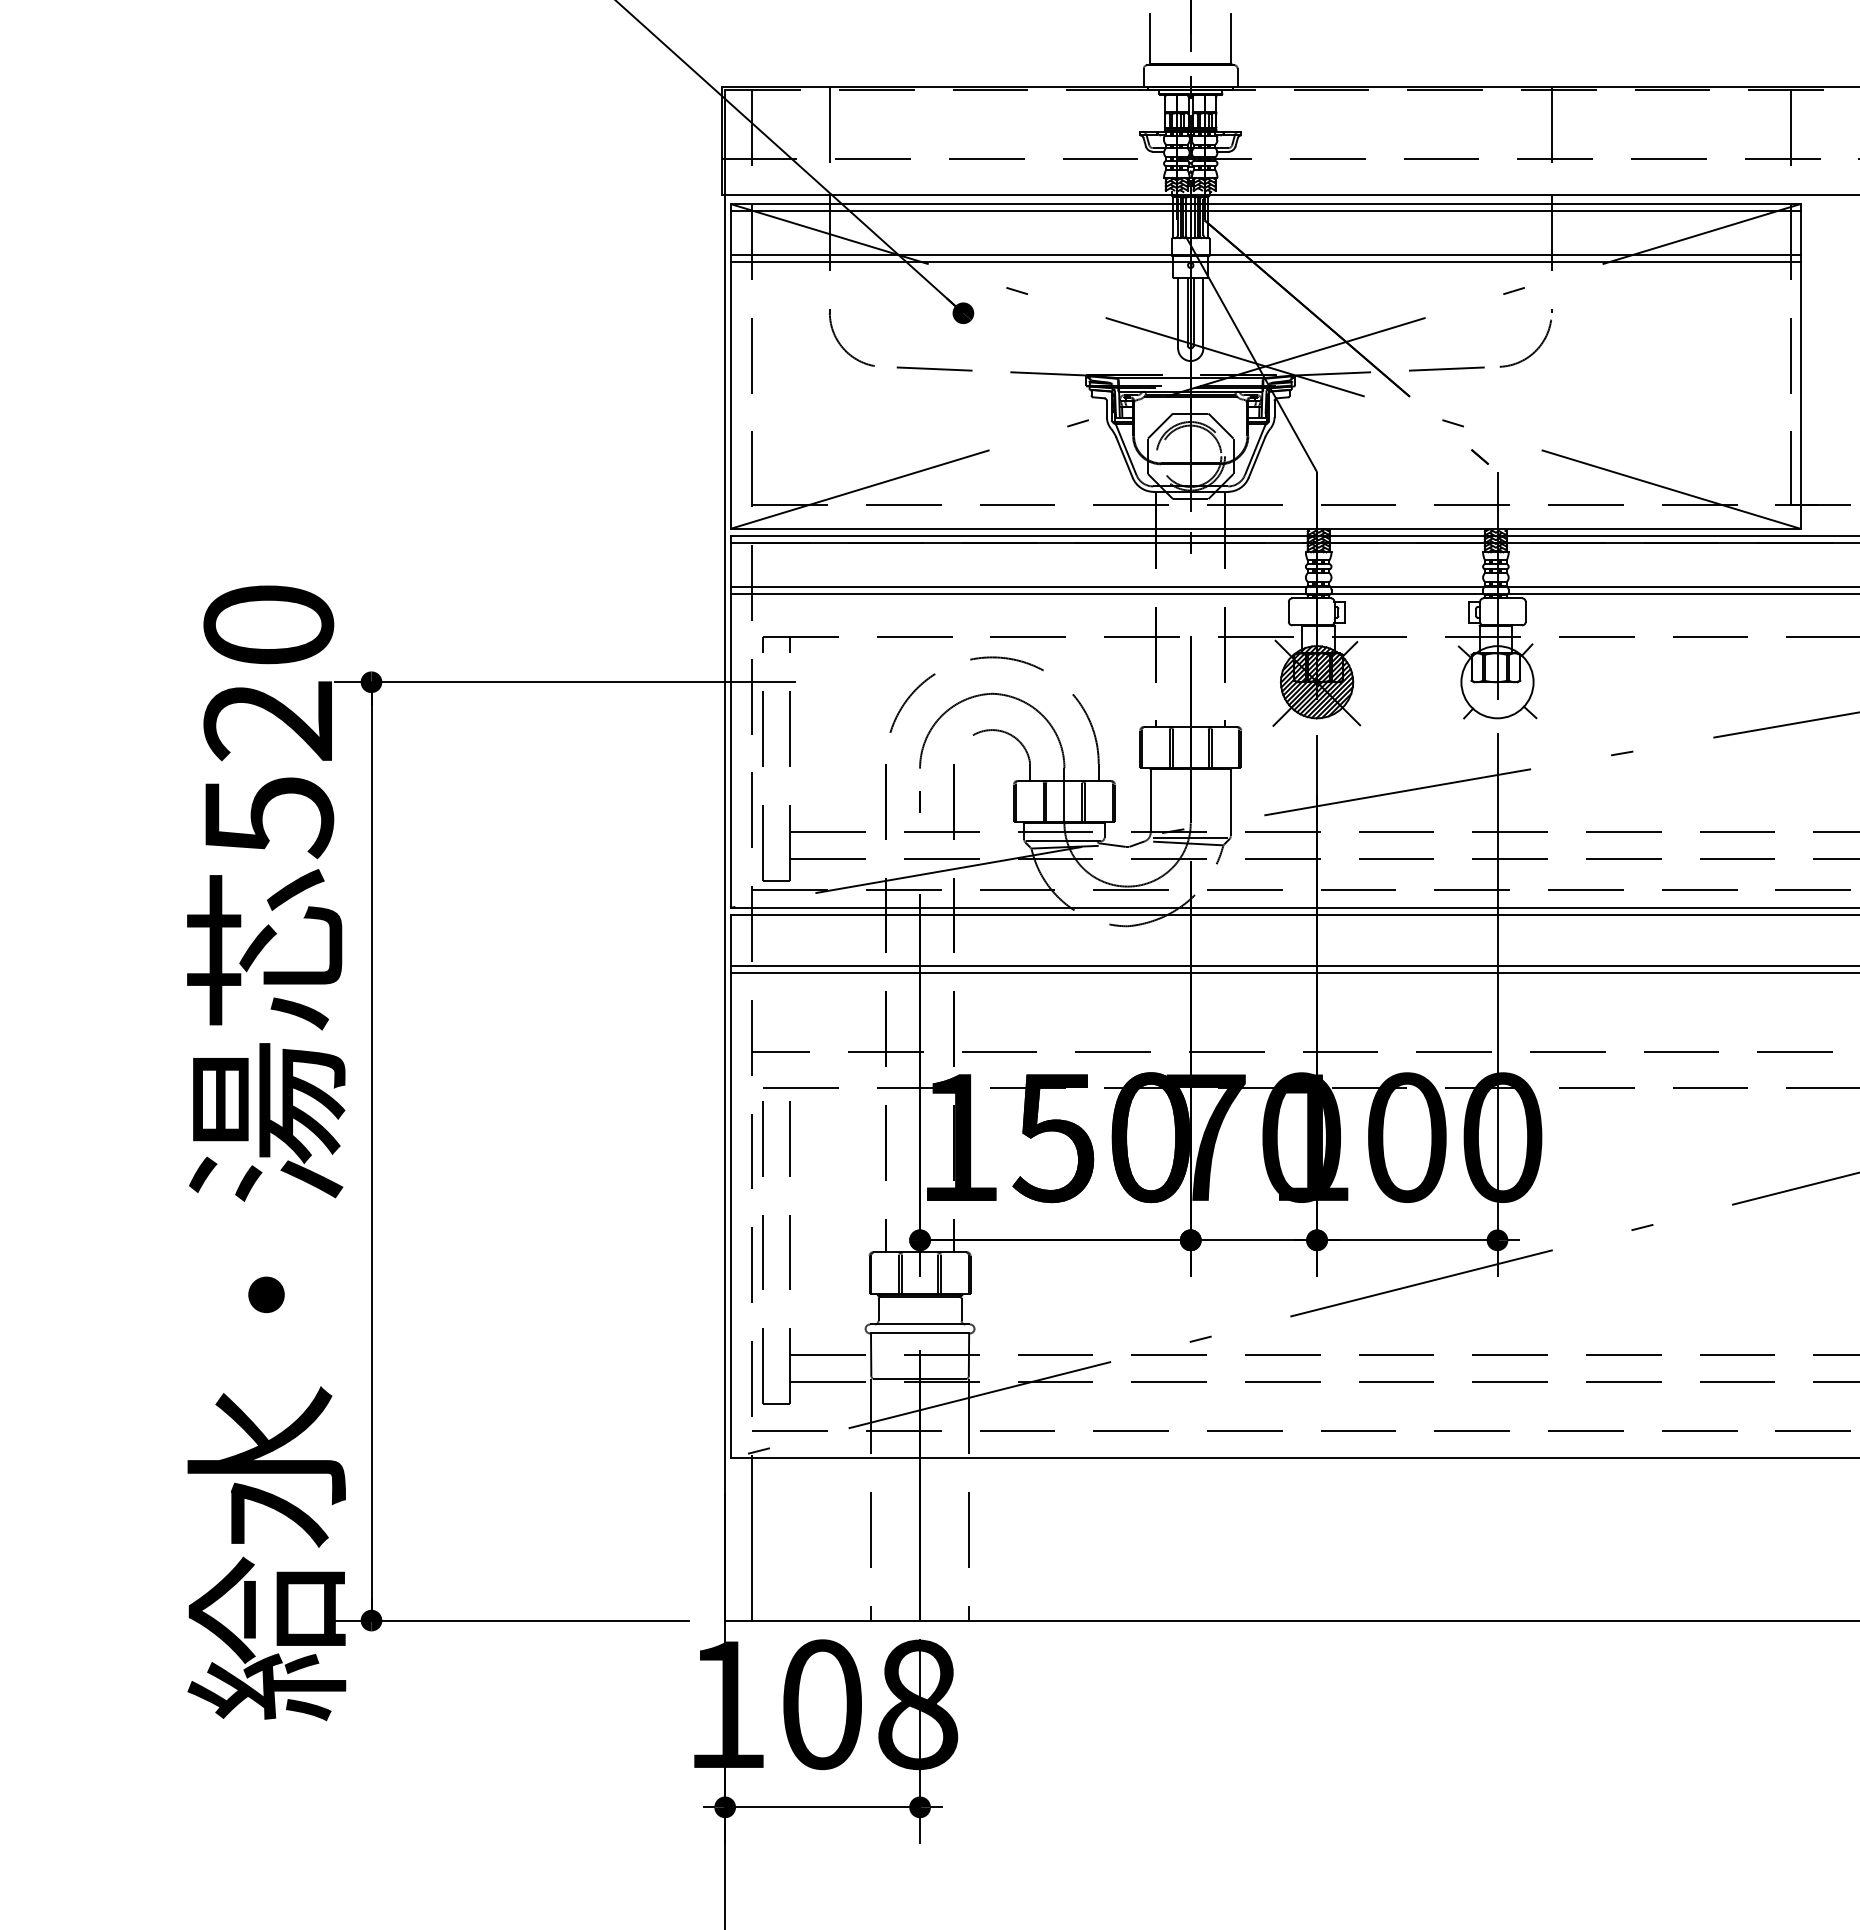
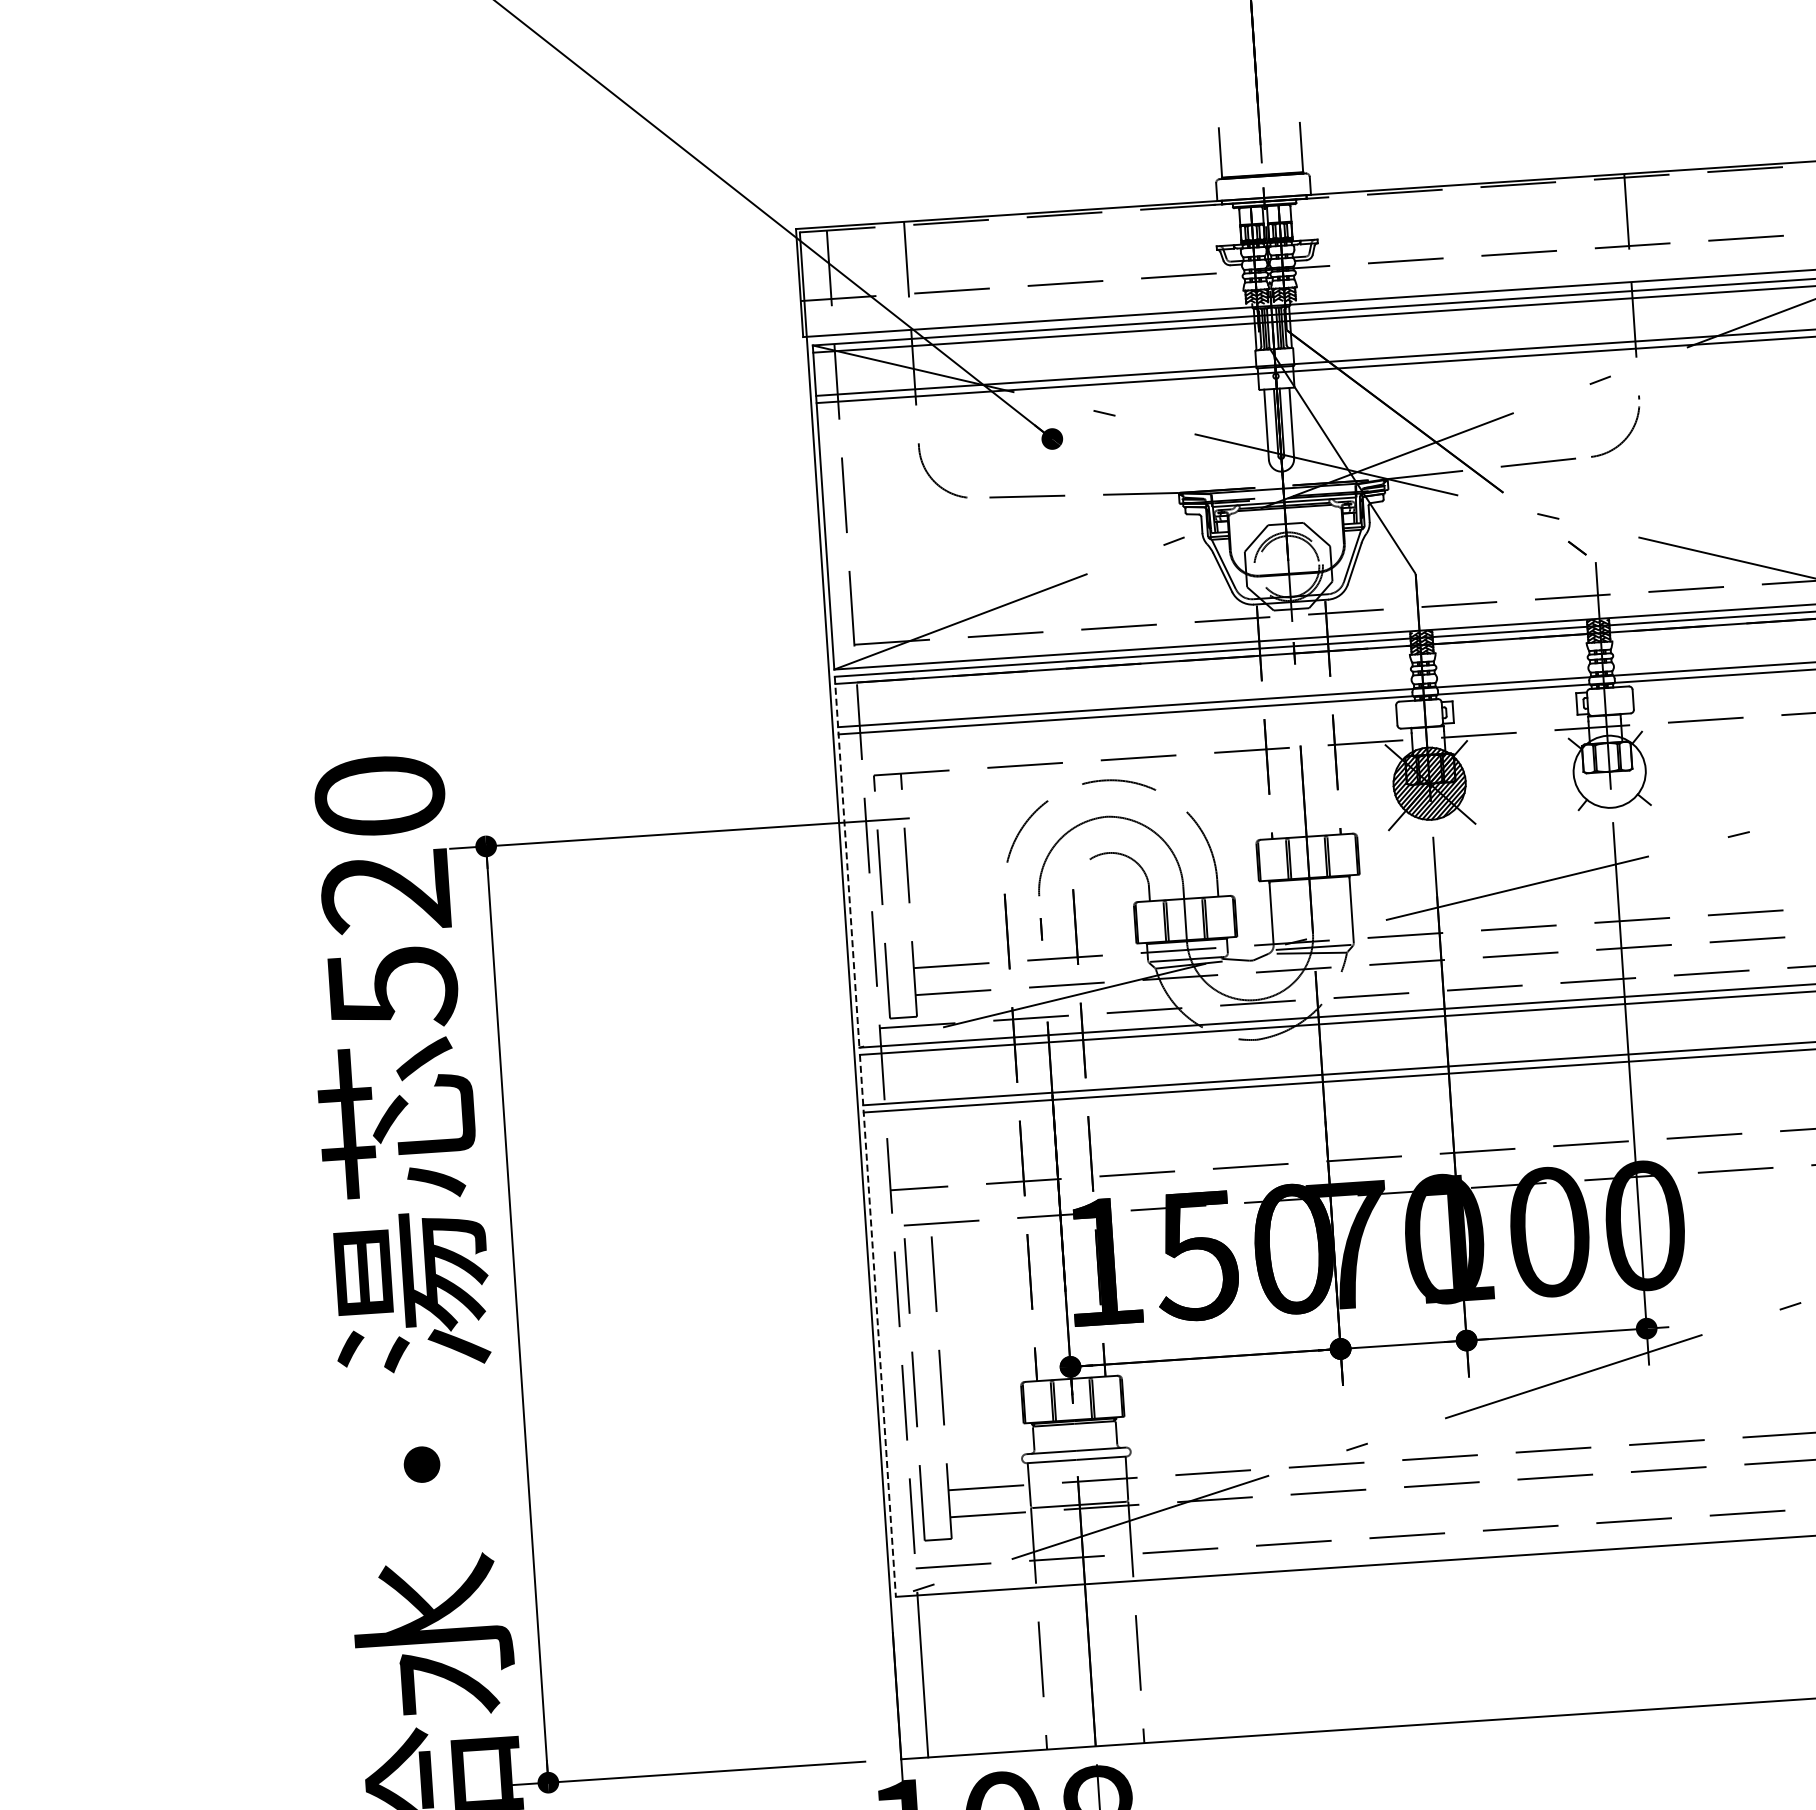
line: (730, 721) -> (846, 861), solid -> dashed
line: (730, 1186) -> (877, 1325), solid -> dashed

